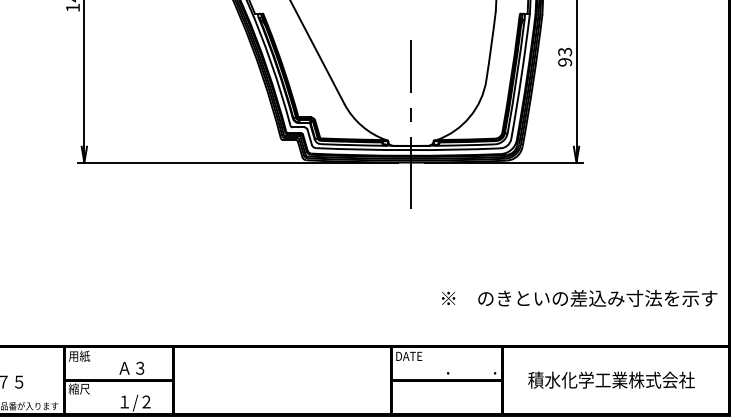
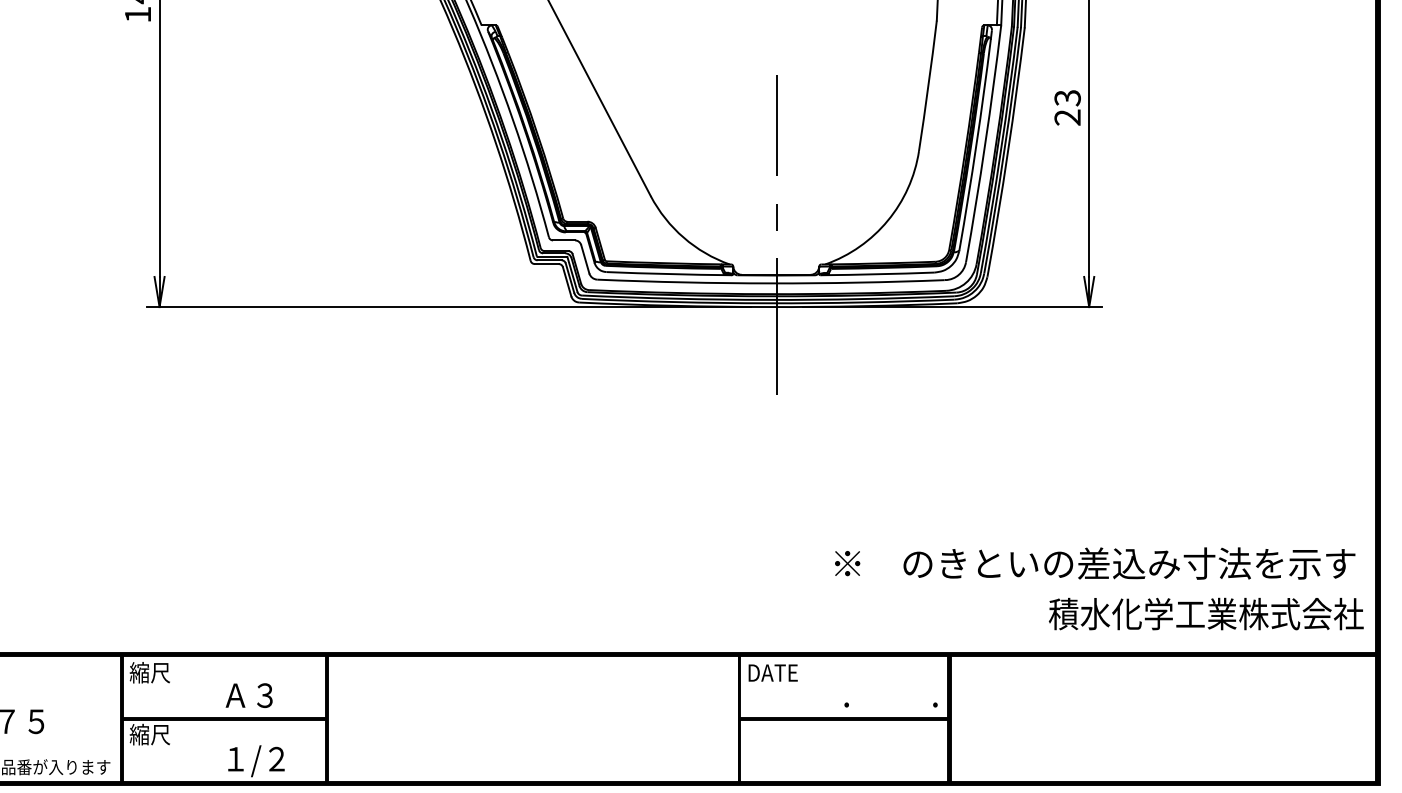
text: (565, 62) -> (1068, 117), 93 -> 23
text: (79, 355) -> (150, 671), 用紙 -> 縮尺
text: (611, 379) -> (1206, 612), moved

